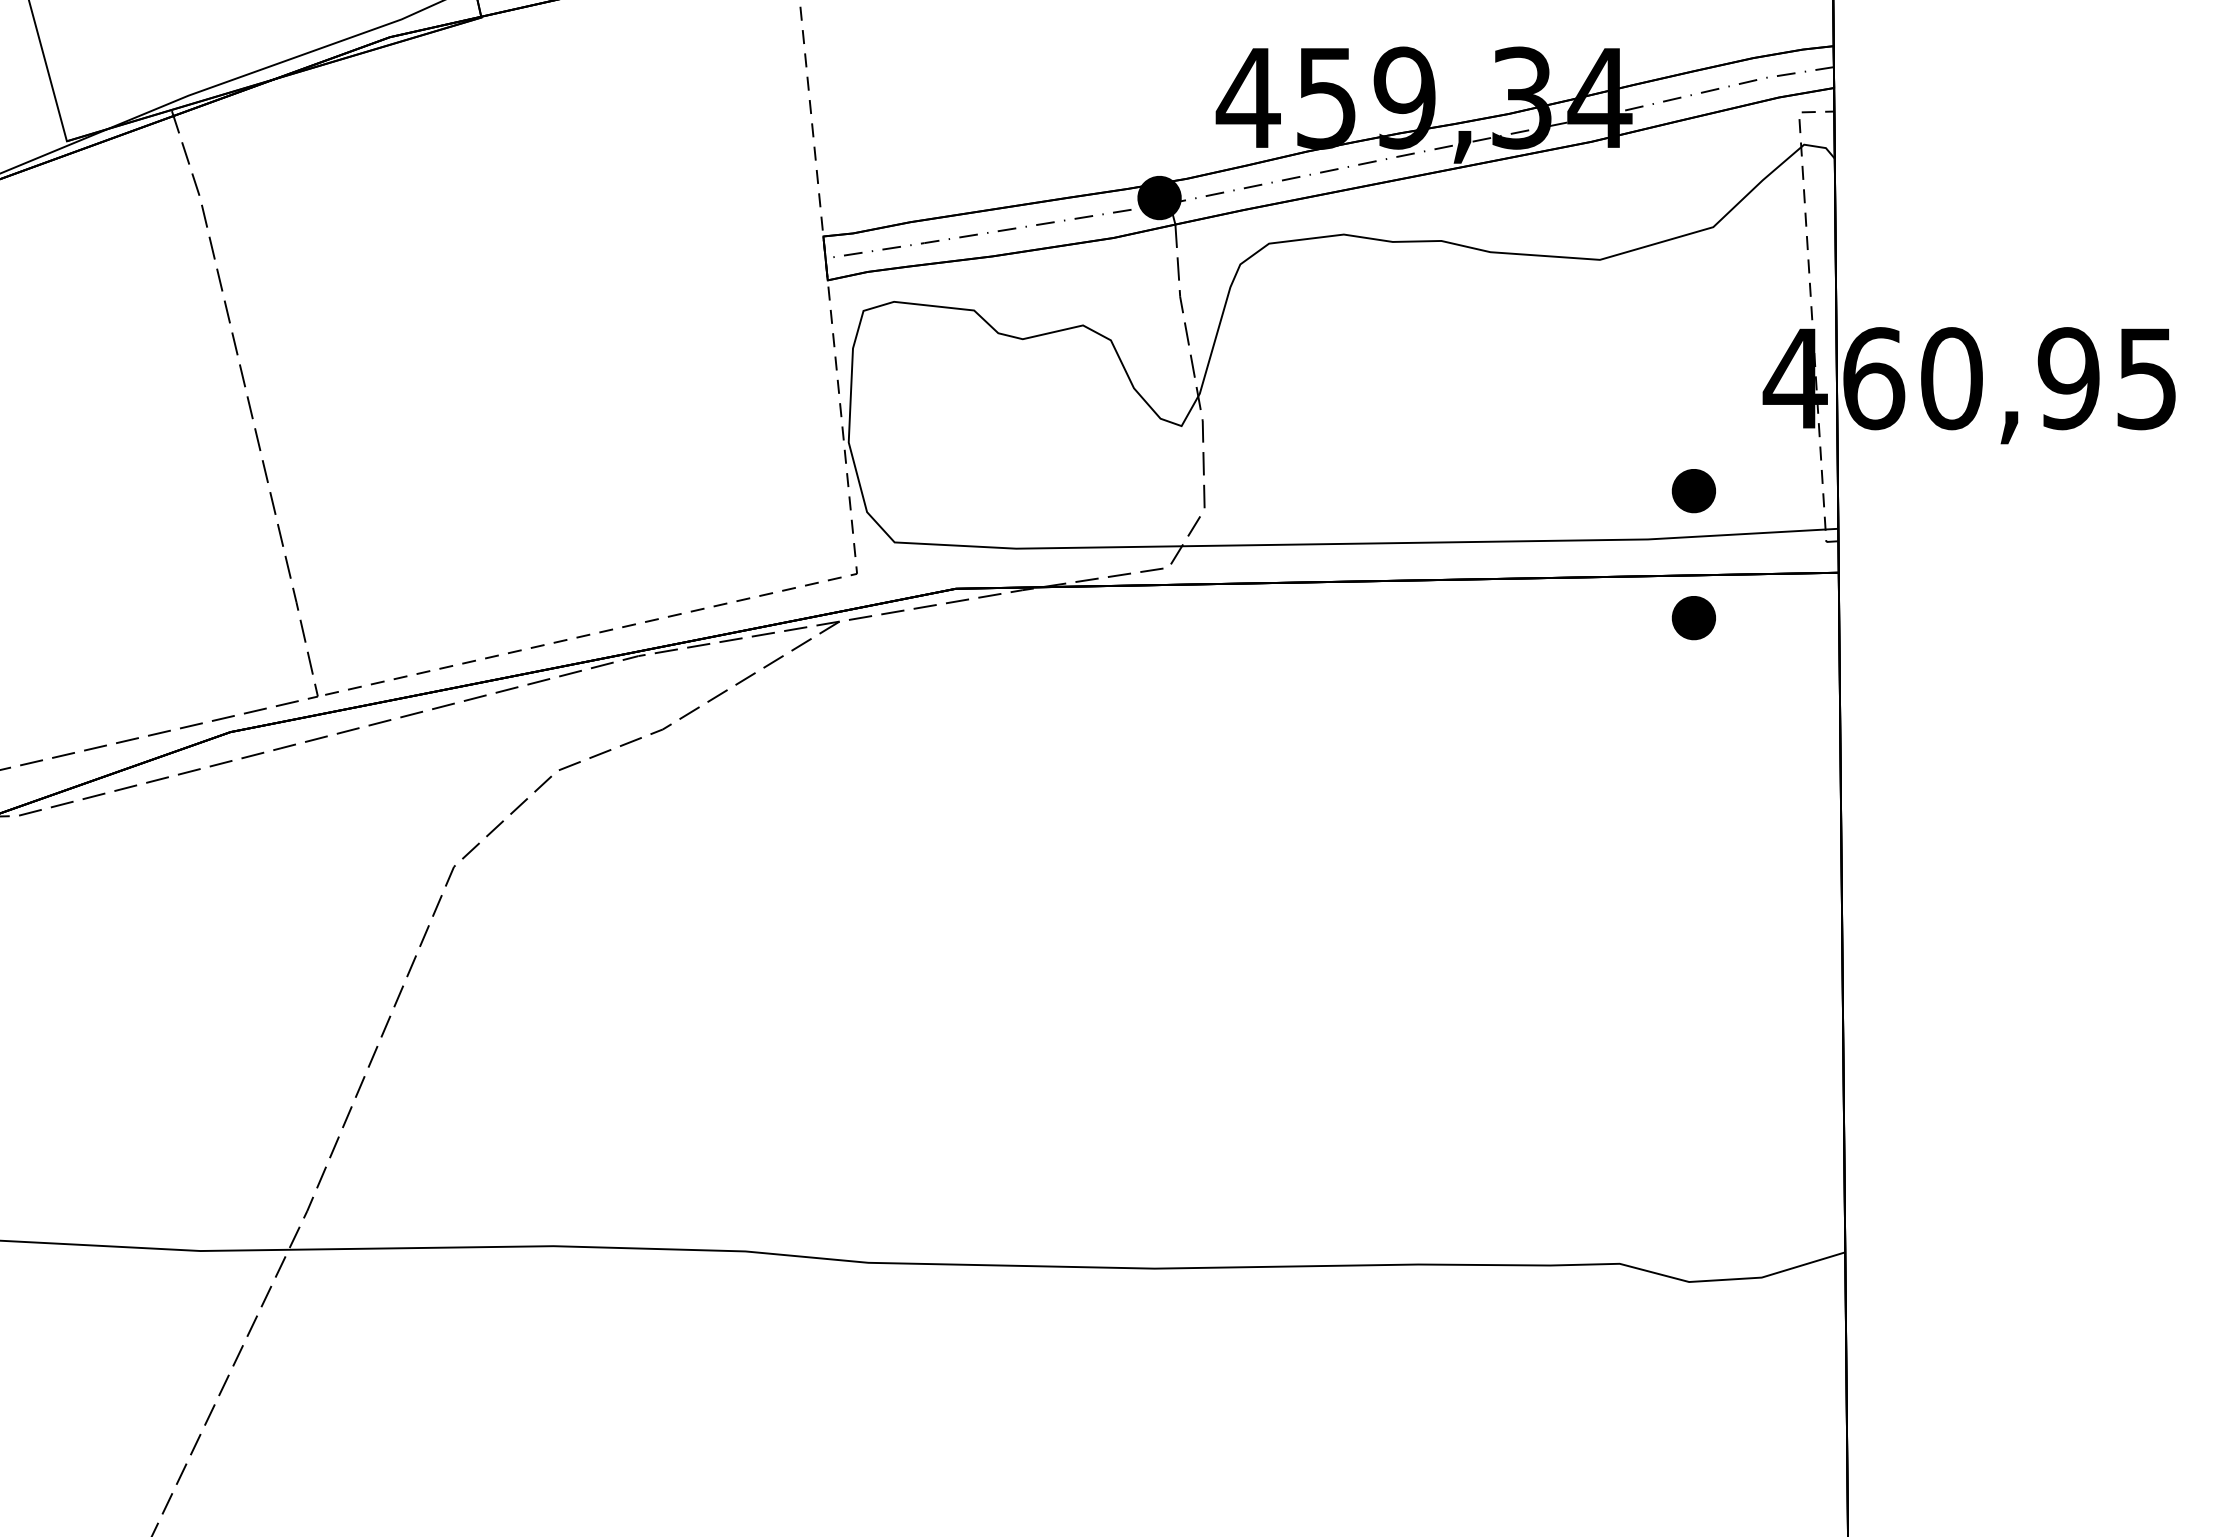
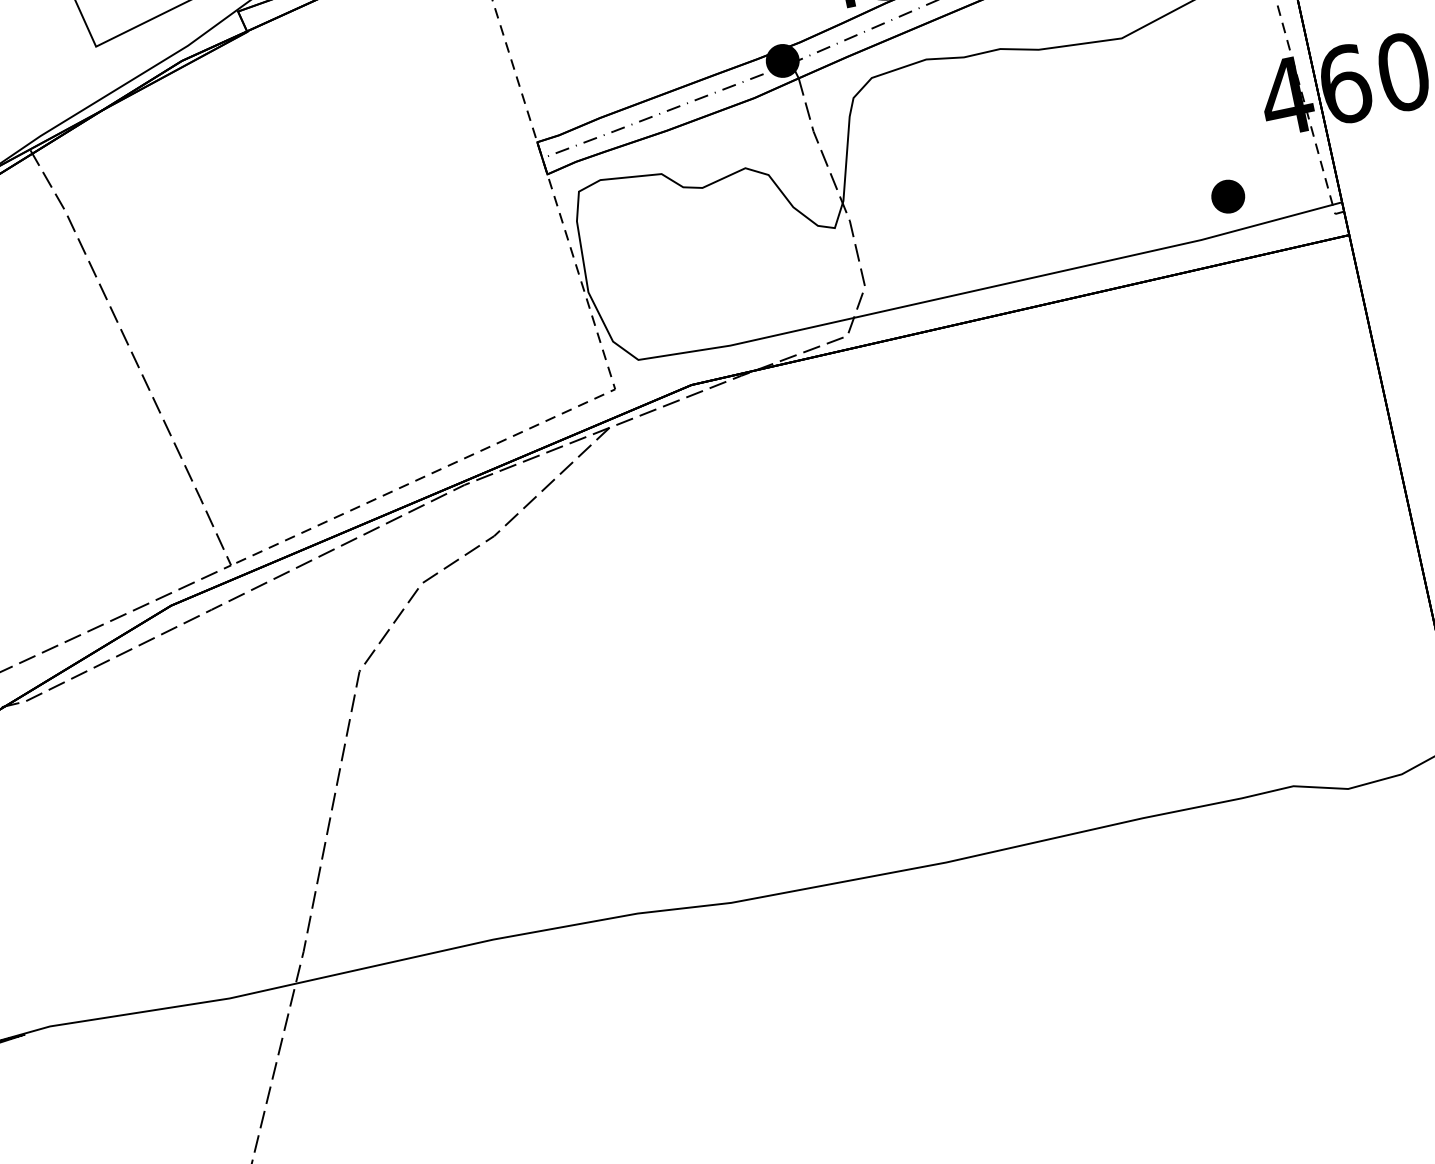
part: (1693, 618) -> (1247, 292), removed

